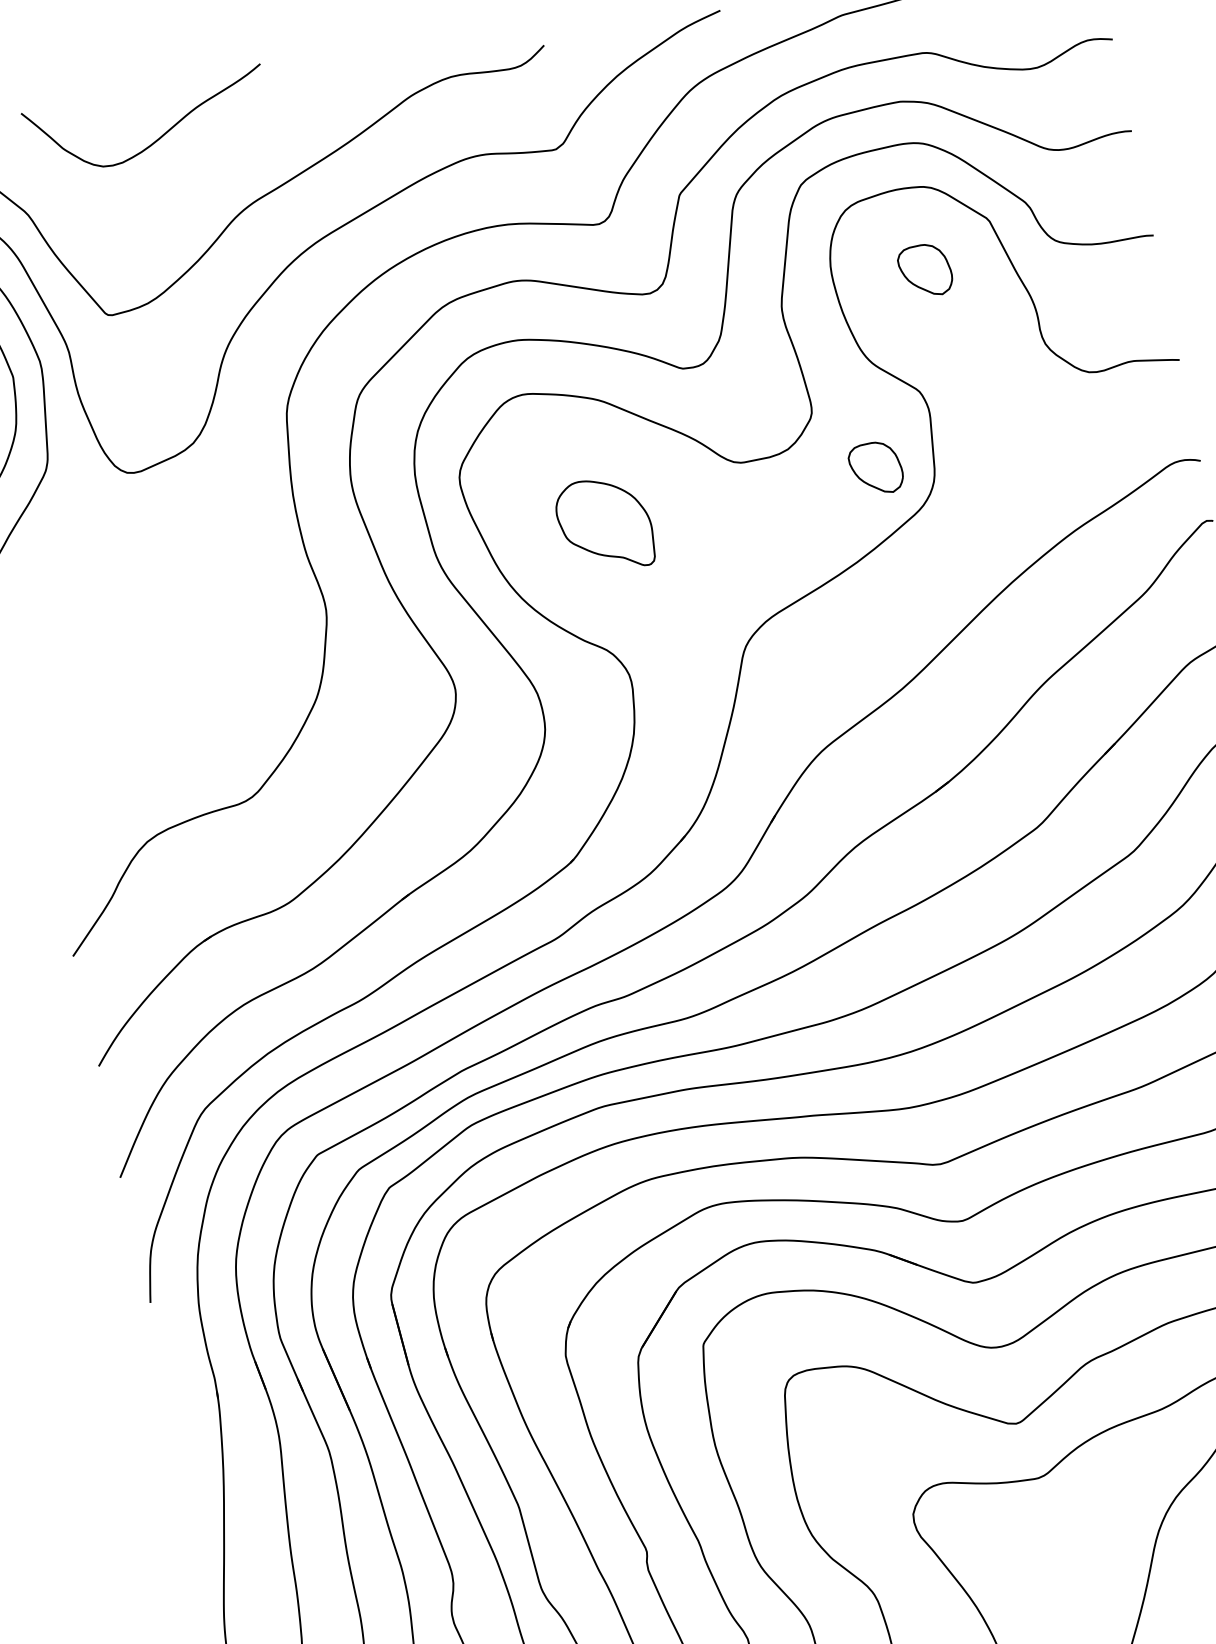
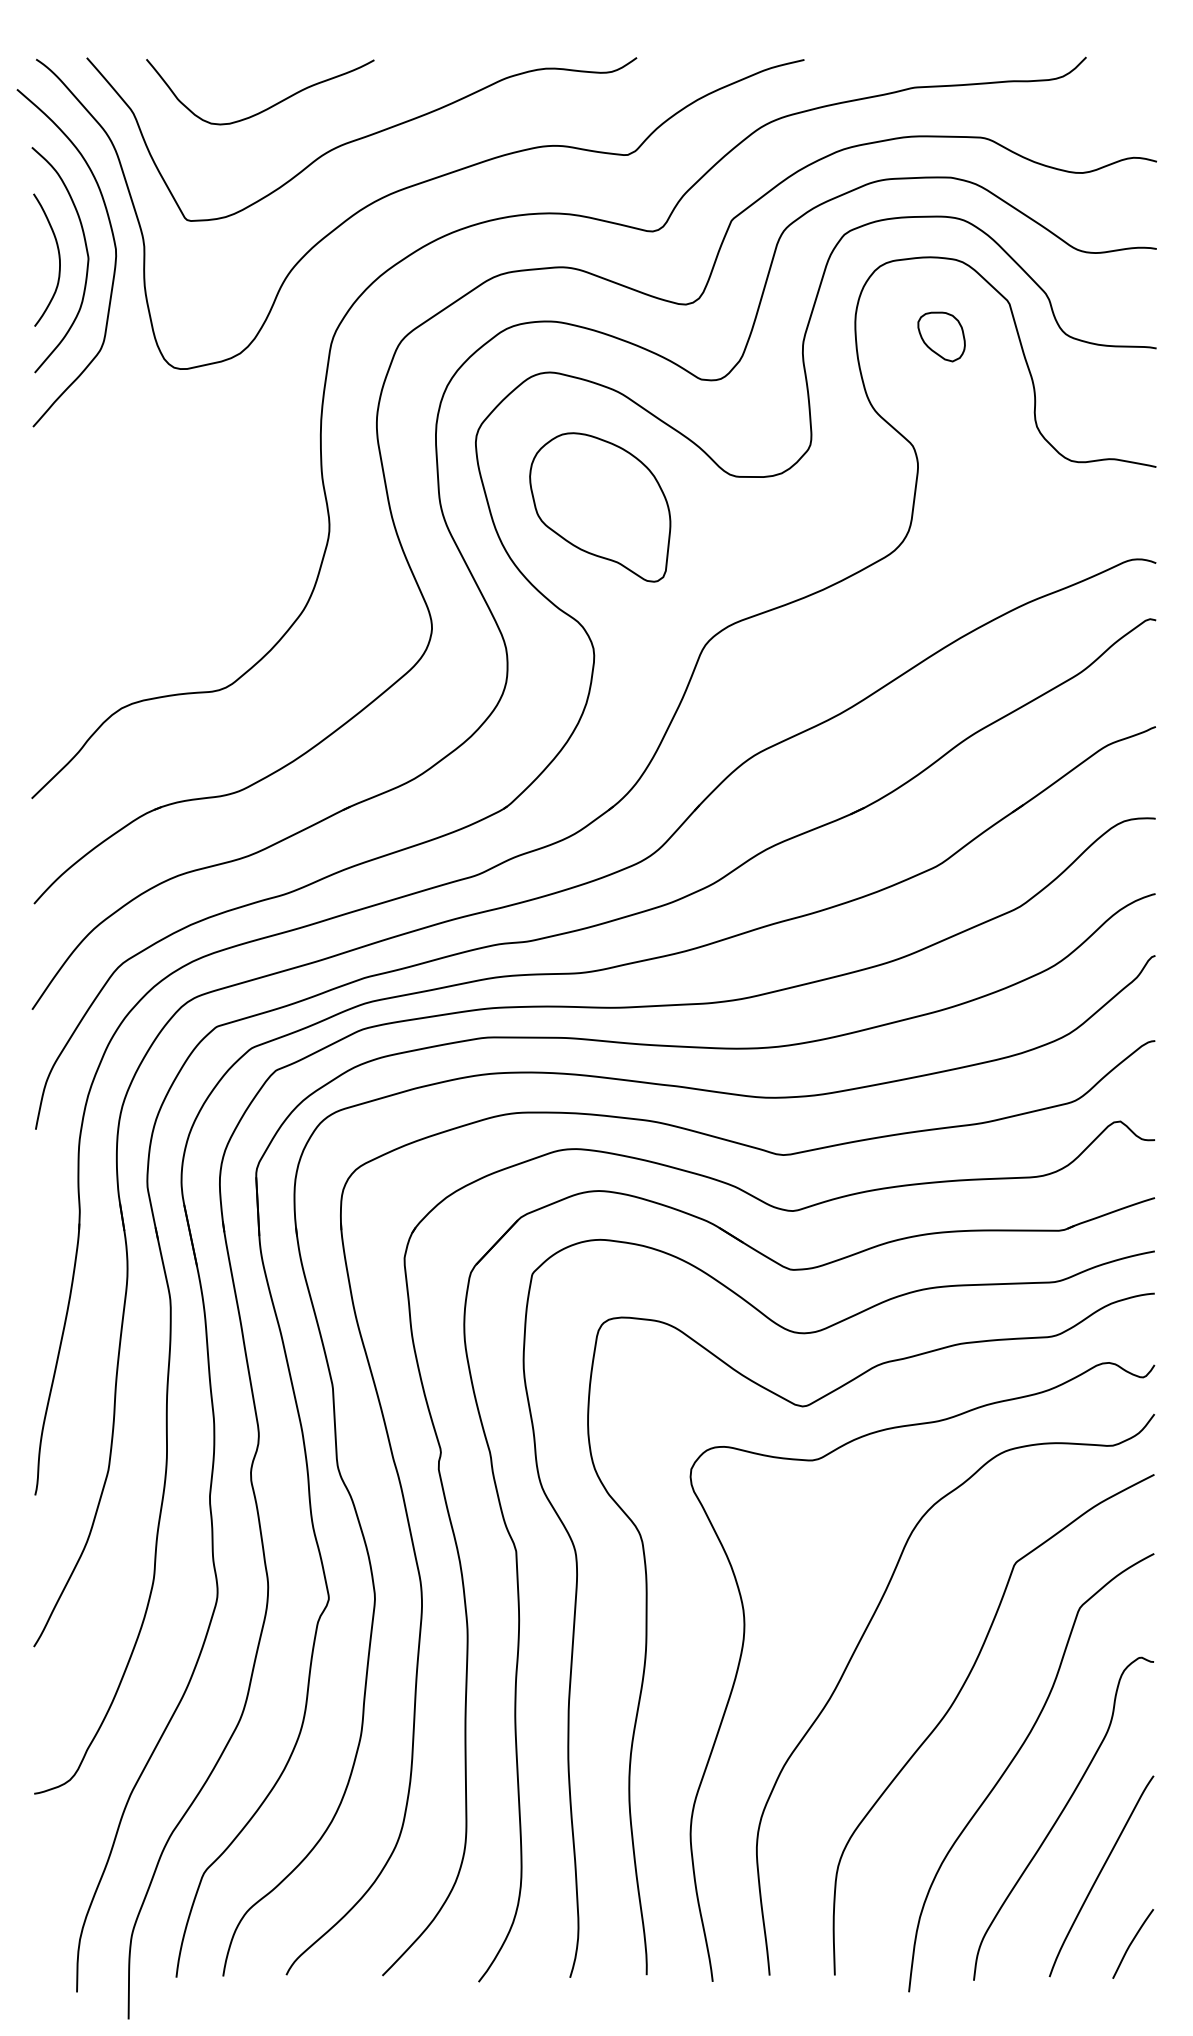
curve: (159, 137) -> (268, 107), moved
part: (876, 468) -> (858, 507), removed
part: (605, 525) -> (600, 507), size x1.67

